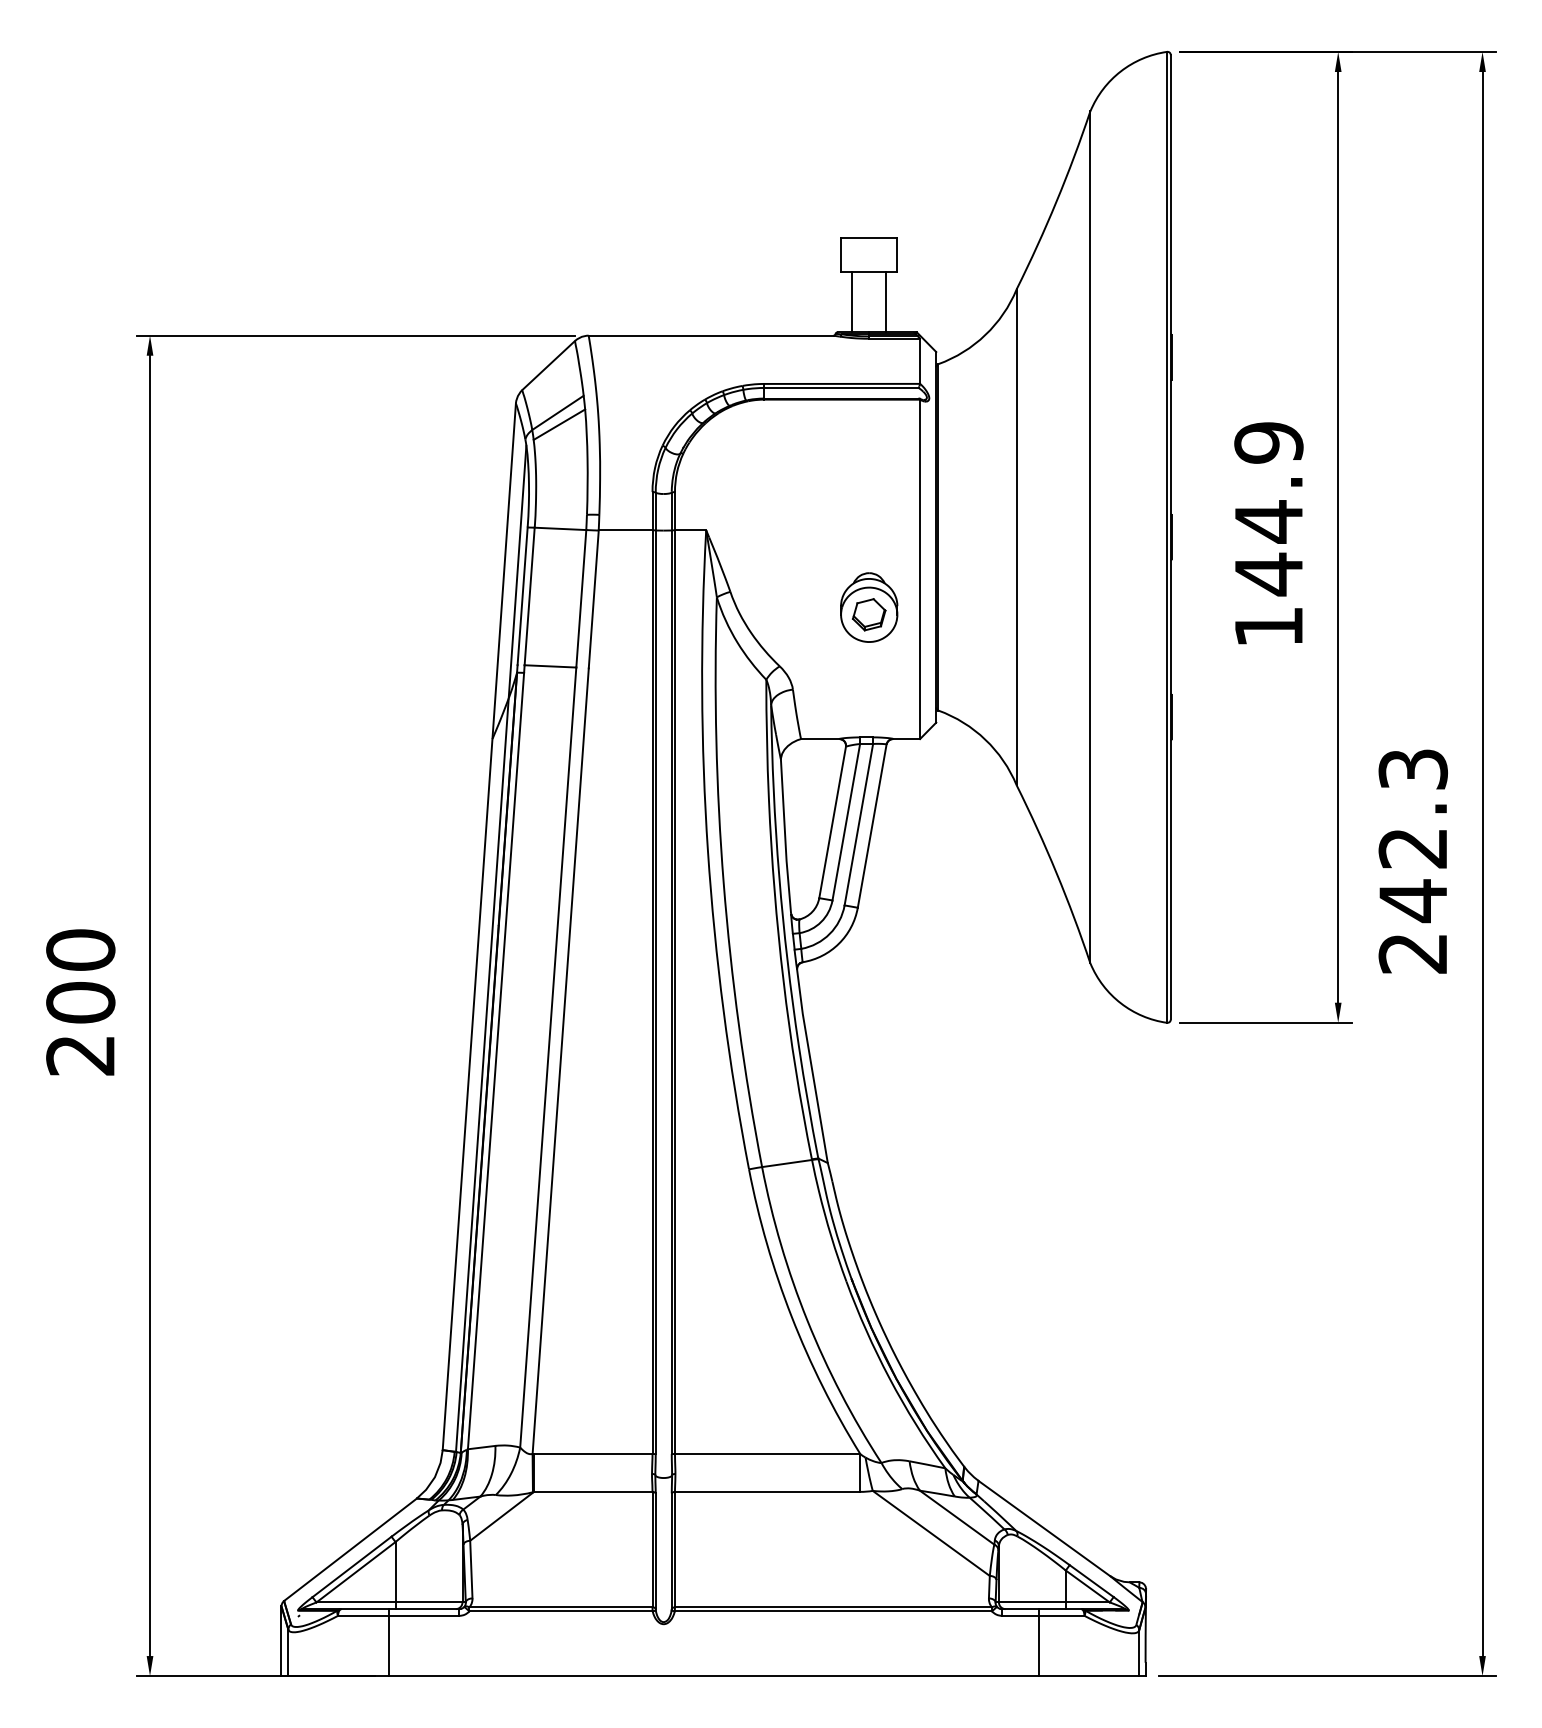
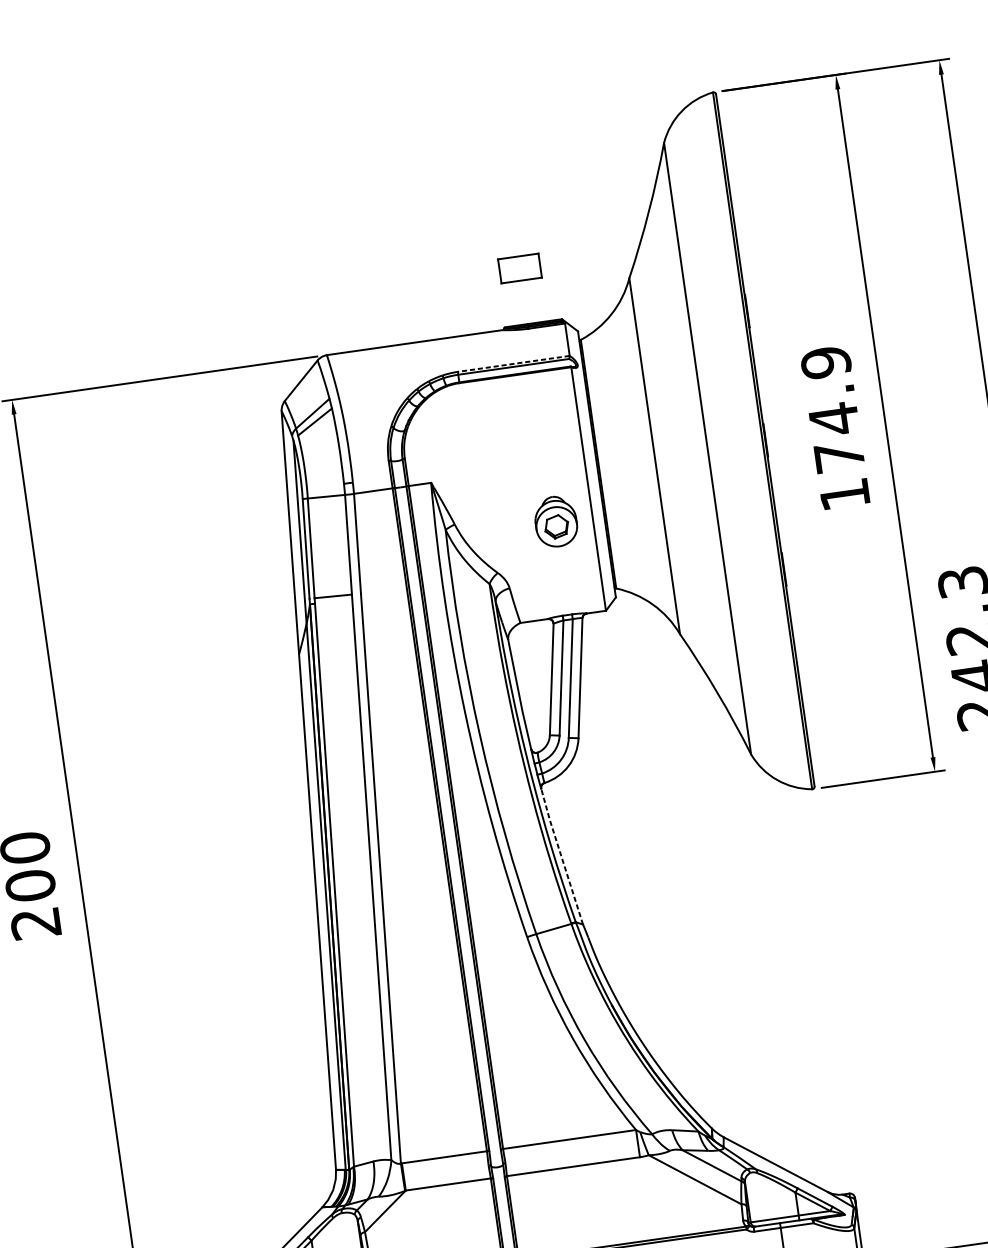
line: (852, 301) -> (512, 303), removed
line: (885, 301) -> (536, 300), removed
line: (842, 383) -> (513, 363), solid -> dashed
text: (1268, 574) -> (839, 457), 144.9 -> 174.9
line: (811, 1066) -> (561, 856), solid -> dashed

